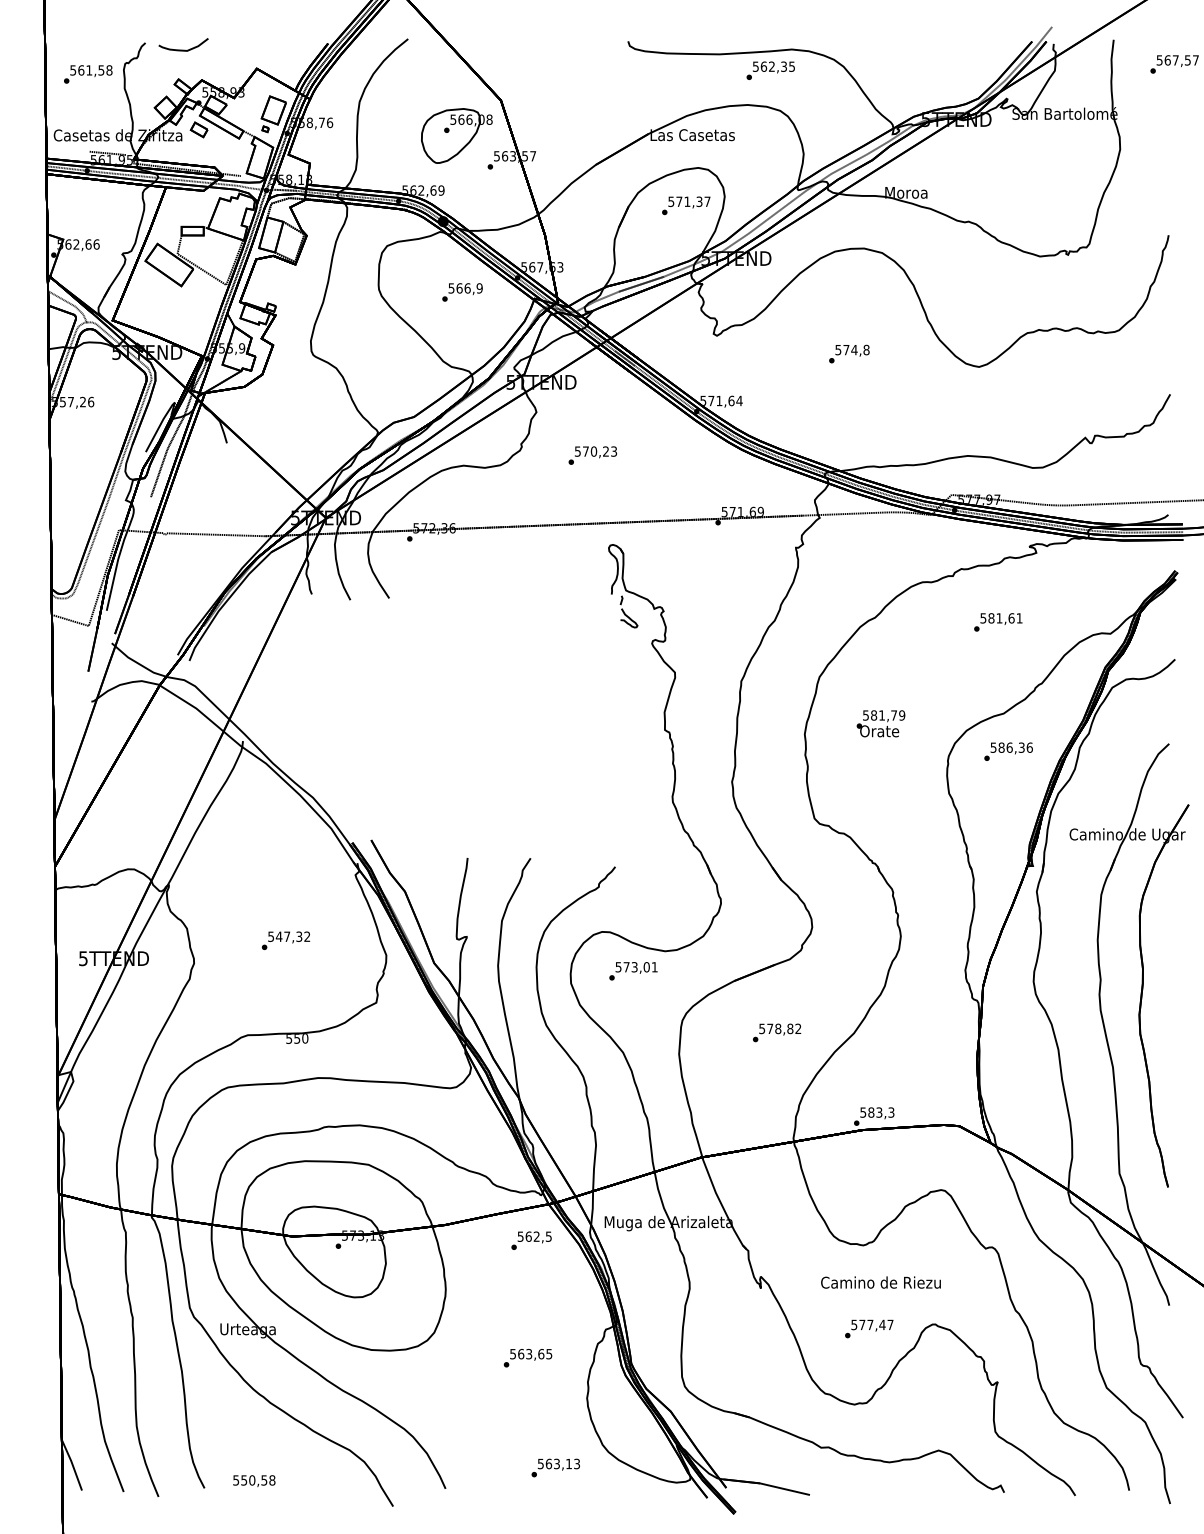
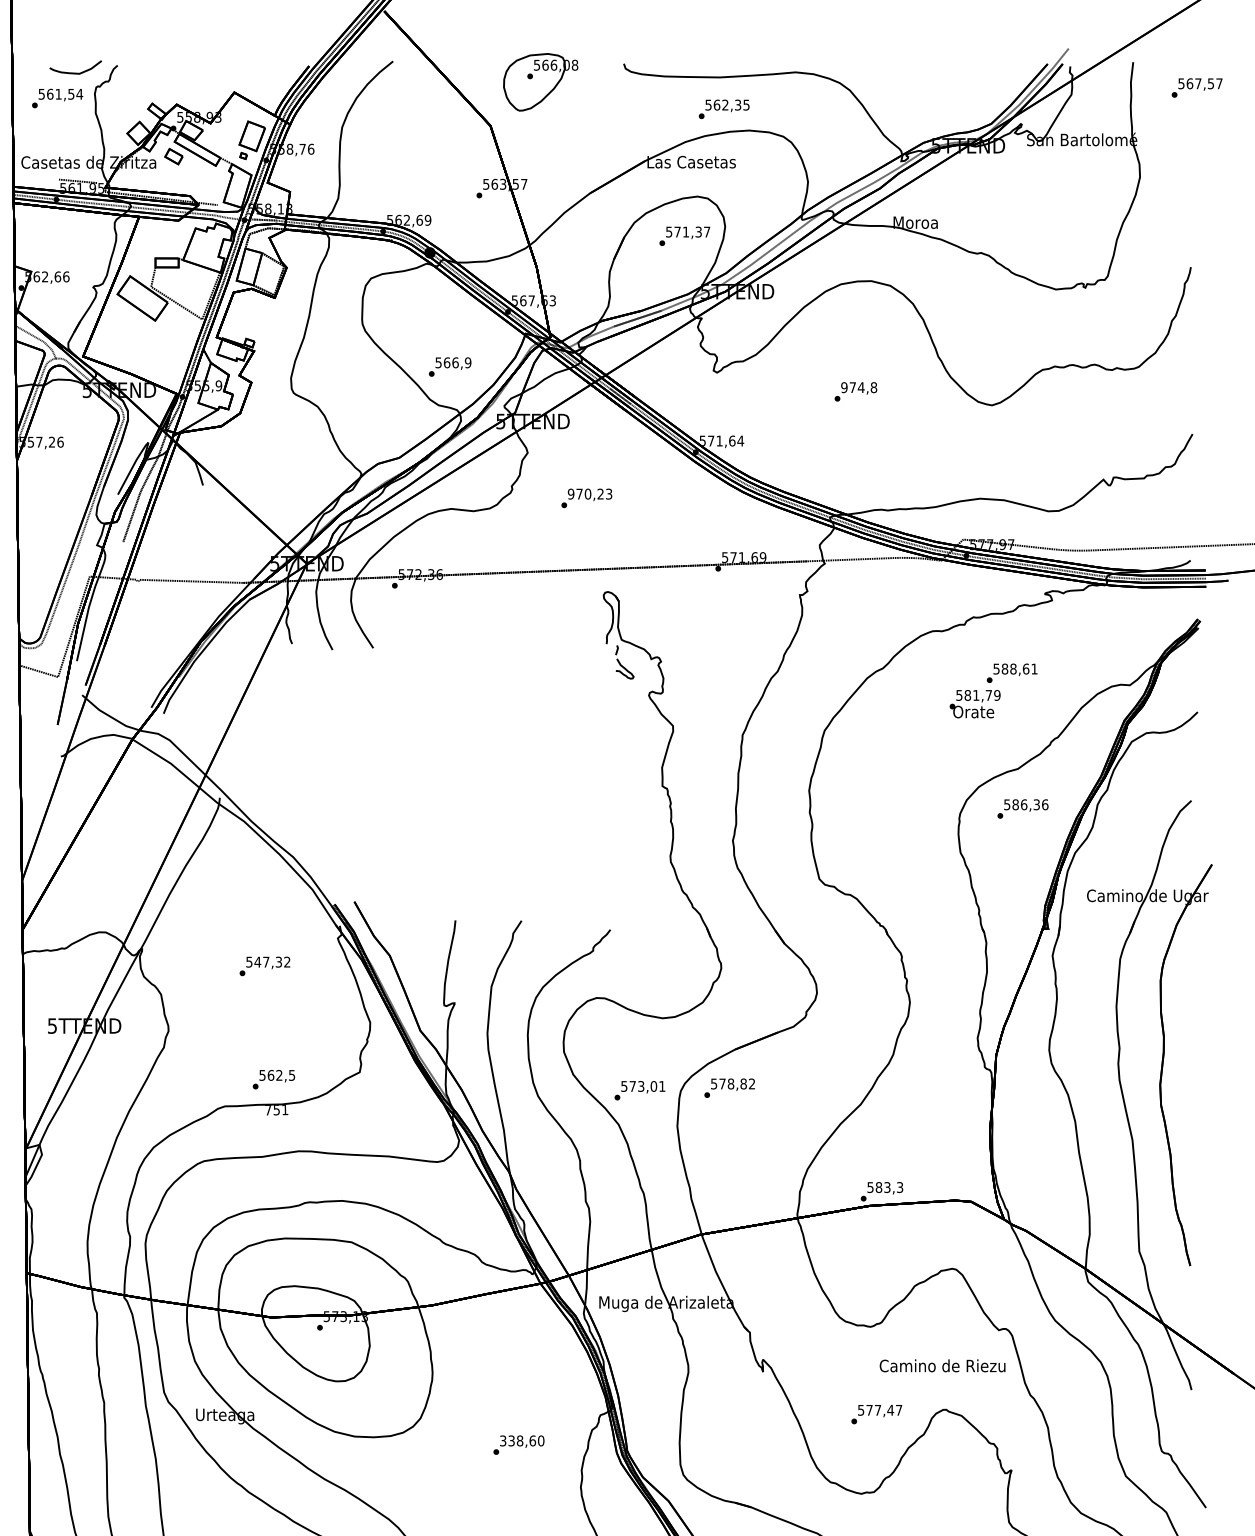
curve: (183, 49) -> (75, 72), moved
text: (109, 70) -> (79, 94), 561,58 -> 561,54
text: (770, 70) -> (723, 109), moved
part: (456, 135) -> (540, 81), moved
text: (462, 292) -> (450, 367), moved
text: (838, 349) -> (844, 387), 574,8 -> 974,8
text: (577, 451) -> (570, 494), 570,23 -> 970,23
text: (999, 618) -> (1013, 669), 581,61 -> 588,61
text: (880, 723) -> (974, 703), moved
text: (285, 940) -> (264, 966), moved
text: (633, 971) -> (639, 1090), moved
text: (777, 1032) -> (730, 1087), moved
text: (297, 1039) -> (277, 1110), 550 -> 751
text: (531, 1240) -> (273, 1079), moved
text: (880, 1282) -> (942, 1365), moved
text: (531, 1353) -> (522, 1440), 563,65 -> 338,60

